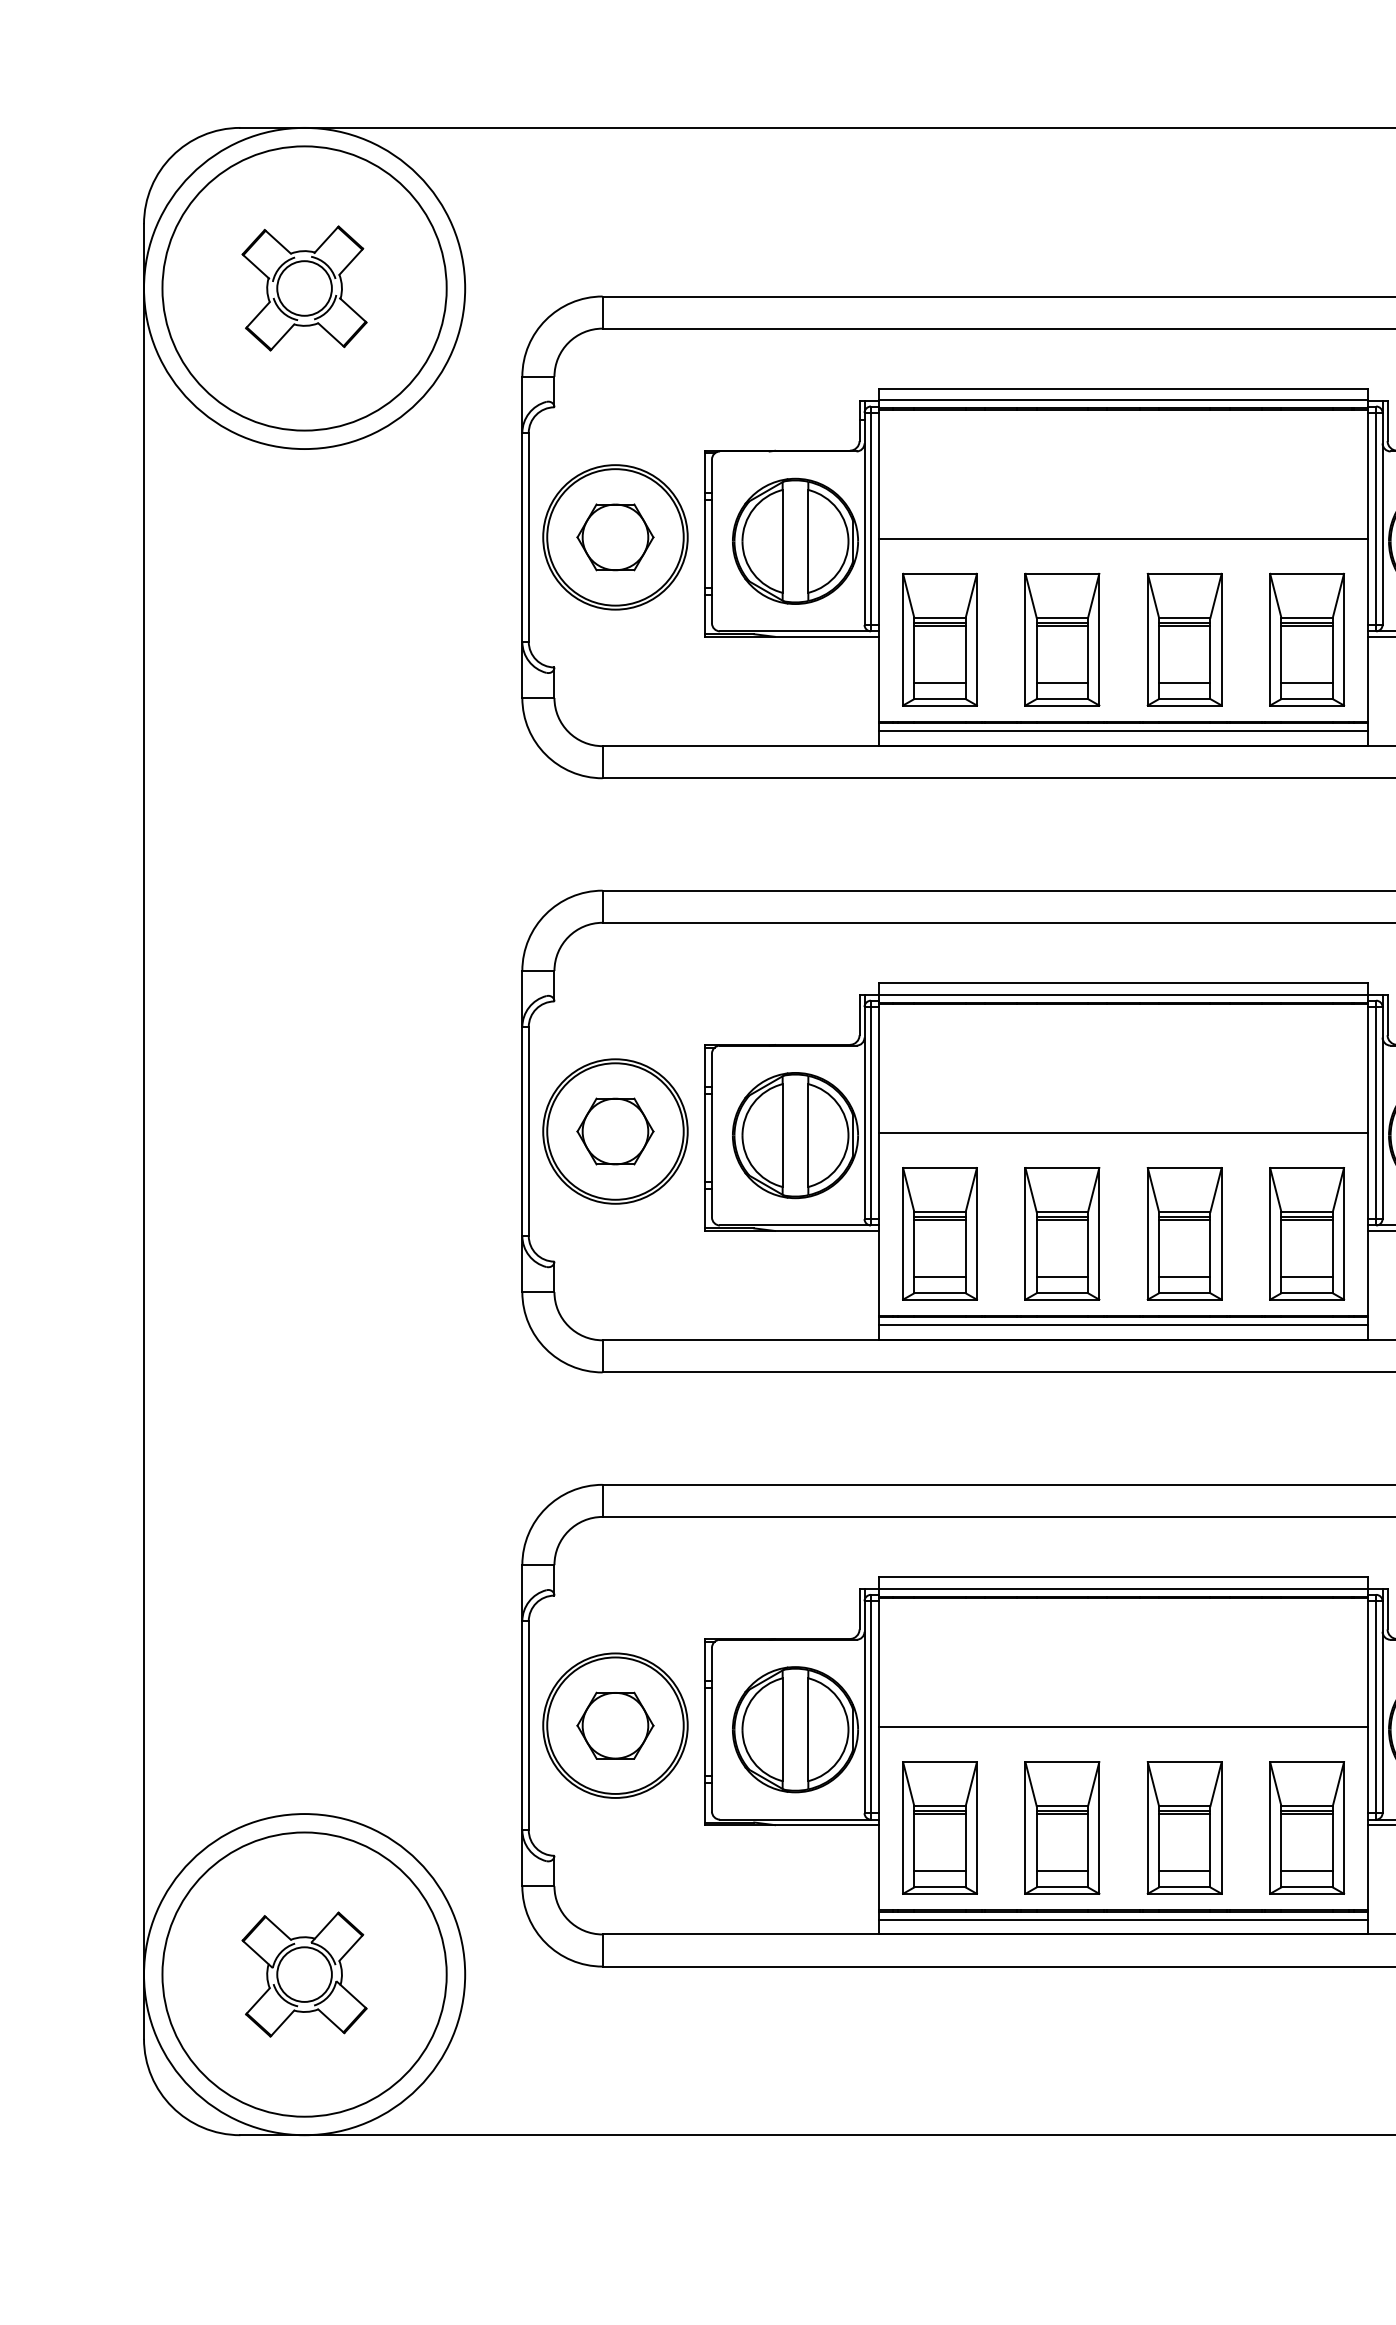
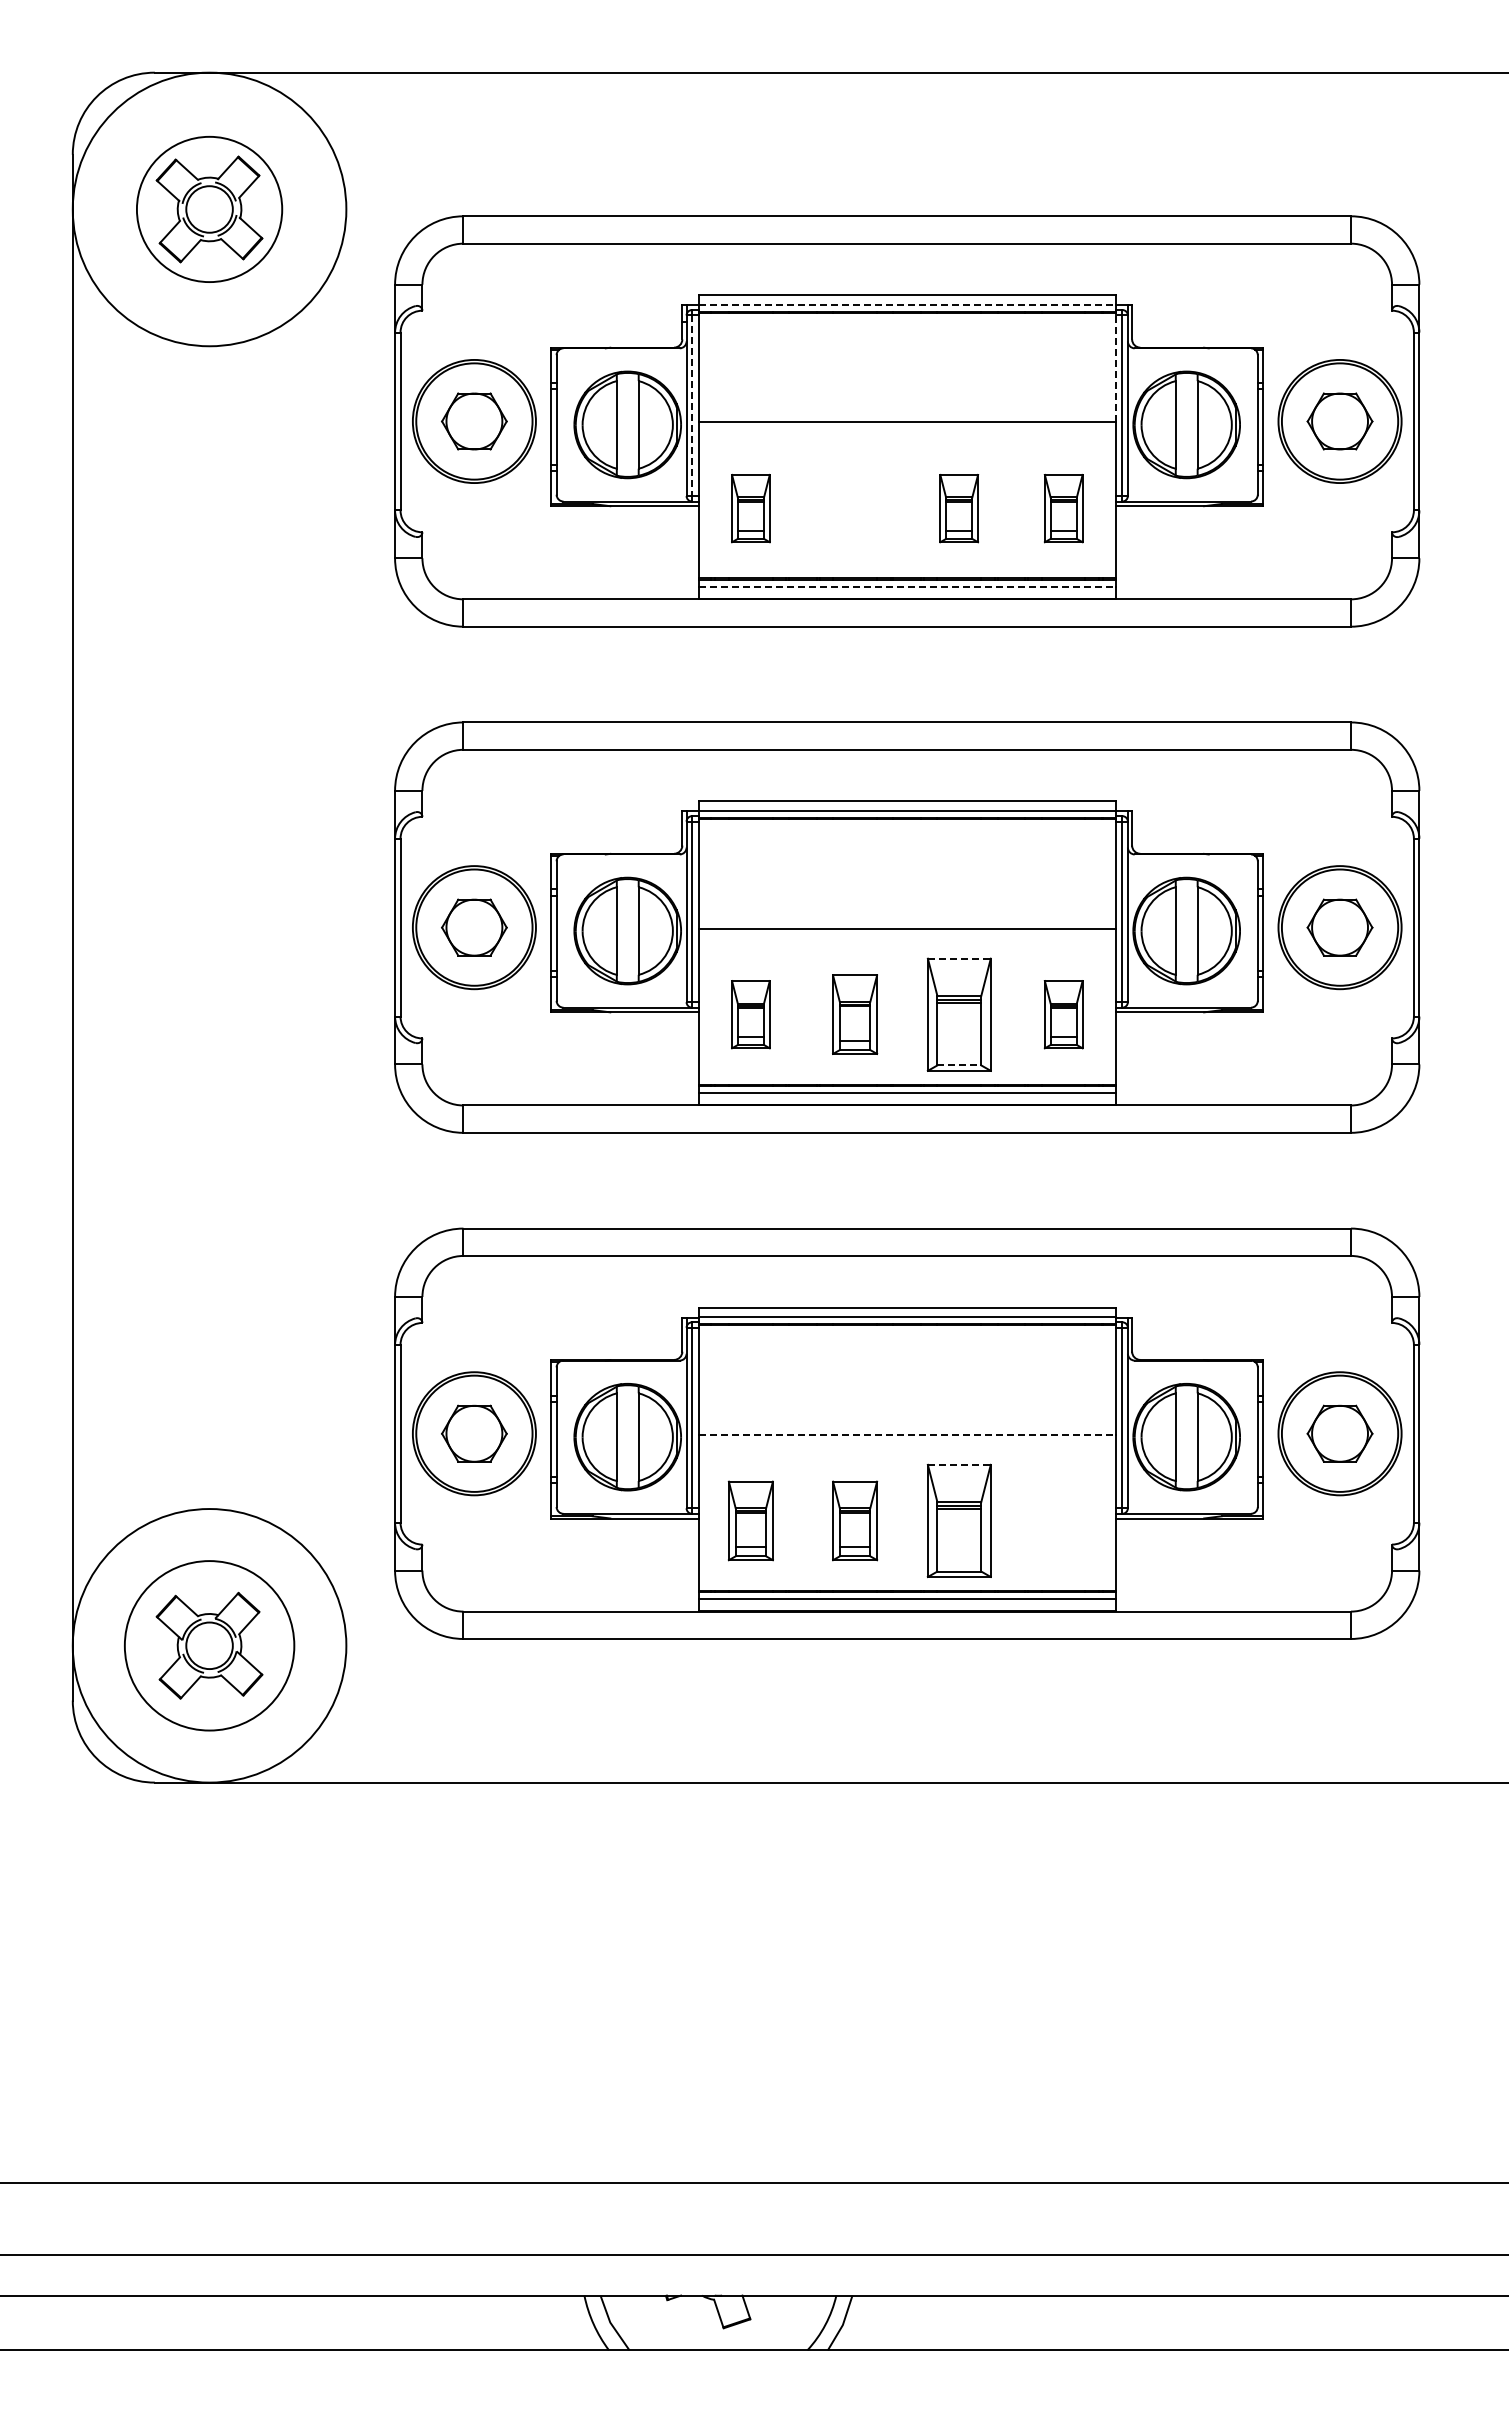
circle: (304, 288) -> (209, 209), size x0.6
line: (1123, 400) -> (907, 304), solid -> dashed
line: (1368, 473) -> (1115, 367), solid -> dashed
line: (871, 519) -> (692, 406), solid -> dashed
part: (939, 639) -> (750, 508), size x0.6
part: (1061, 639) -> (854, 508), removed
part: (1183, 639) -> (958, 508), size x0.6
part: (1307, 639) -> (1063, 508), size x0.6
line: (1123, 731) -> (907, 586), solid -> dashed
line: (1184, 1167) -> (959, 958), solid -> dashed
part: (939, 1233) -> (750, 1014), size x0.6
part: (1061, 1233) -> (854, 1014), size x0.7
part: (1307, 1233) -> (1063, 1014), size x0.6
line: (1184, 1276) -> (959, 1051), removed
line: (1184, 1293) -> (959, 1065), solid -> dashed
line: (1123, 1726) -> (907, 1434), solid -> dashed
line: (1184, 1761) -> (959, 1464), solid -> dashed
part: (939, 1827) -> (750, 1520), size x0.7
part: (1061, 1827) -> (854, 1520), size x0.7
part: (1307, 1827) -> (1063, 1520), removed
line: (1184, 1870) -> (959, 1557), removed
circle: (304, 1974) -> (209, 1645), size x0.7

